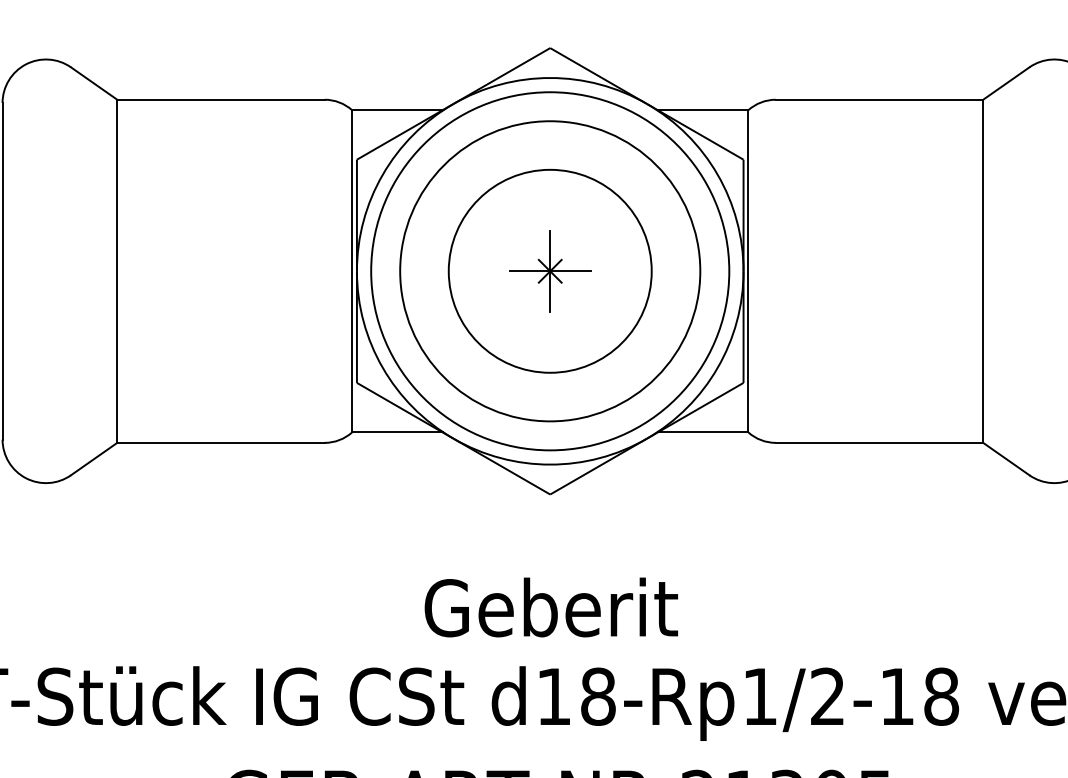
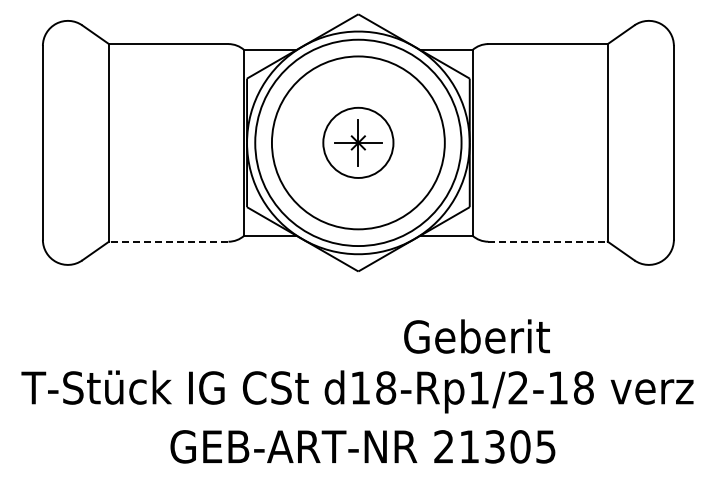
circle: (548, 270) -> (357, 142), size x0.6
line: (220, 442) -> (168, 241), solid -> dashed
line: (880, 442) -> (548, 241), solid -> dashed
text: (550, 607) -> (476, 336), moved

